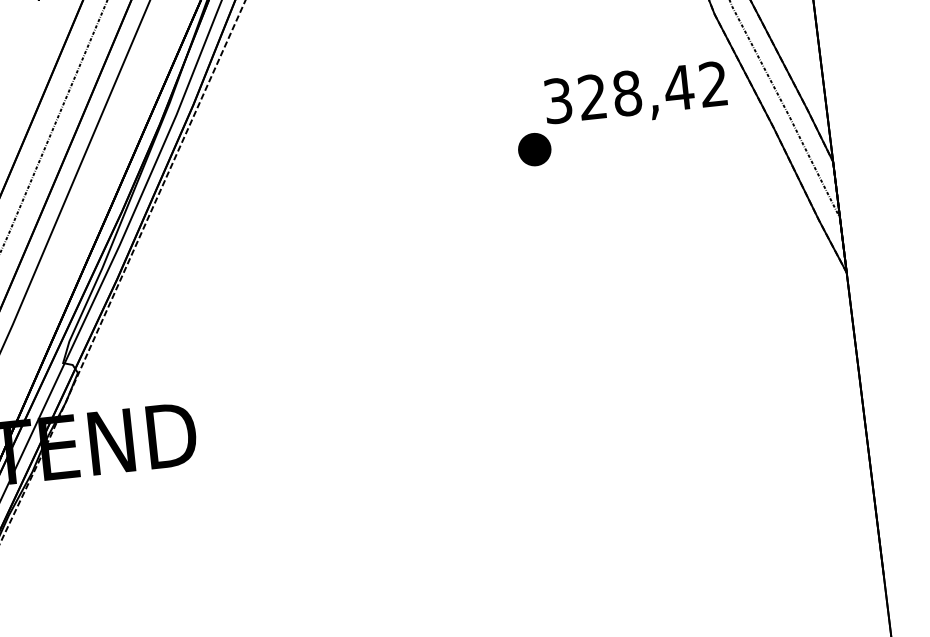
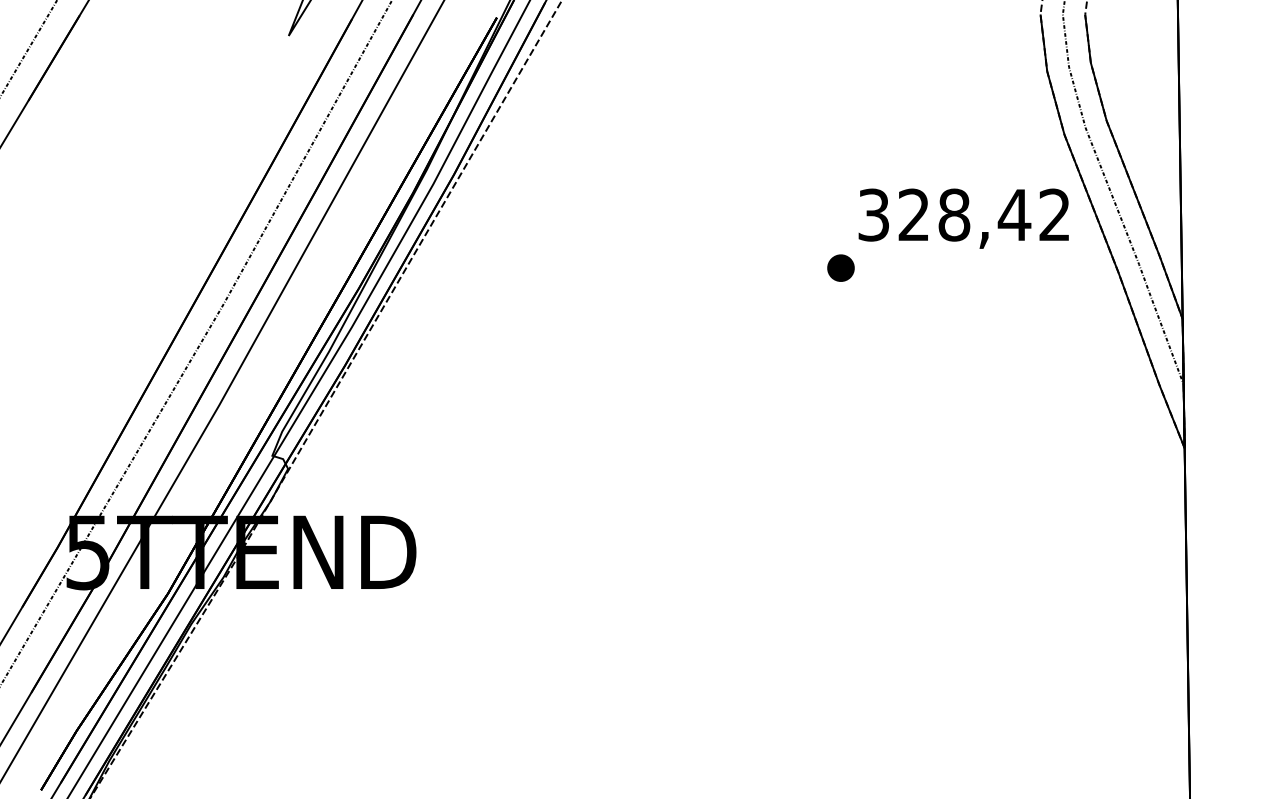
part: (534, 149) -> (840, 267), size x0.71

